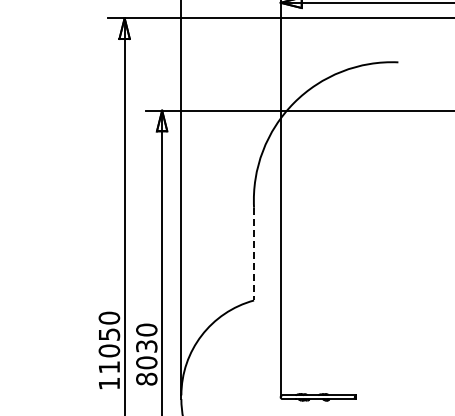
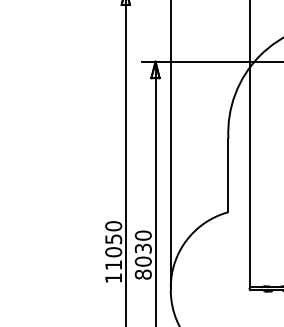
line: (254, 254) -> (228, 175), dashed -> solid

